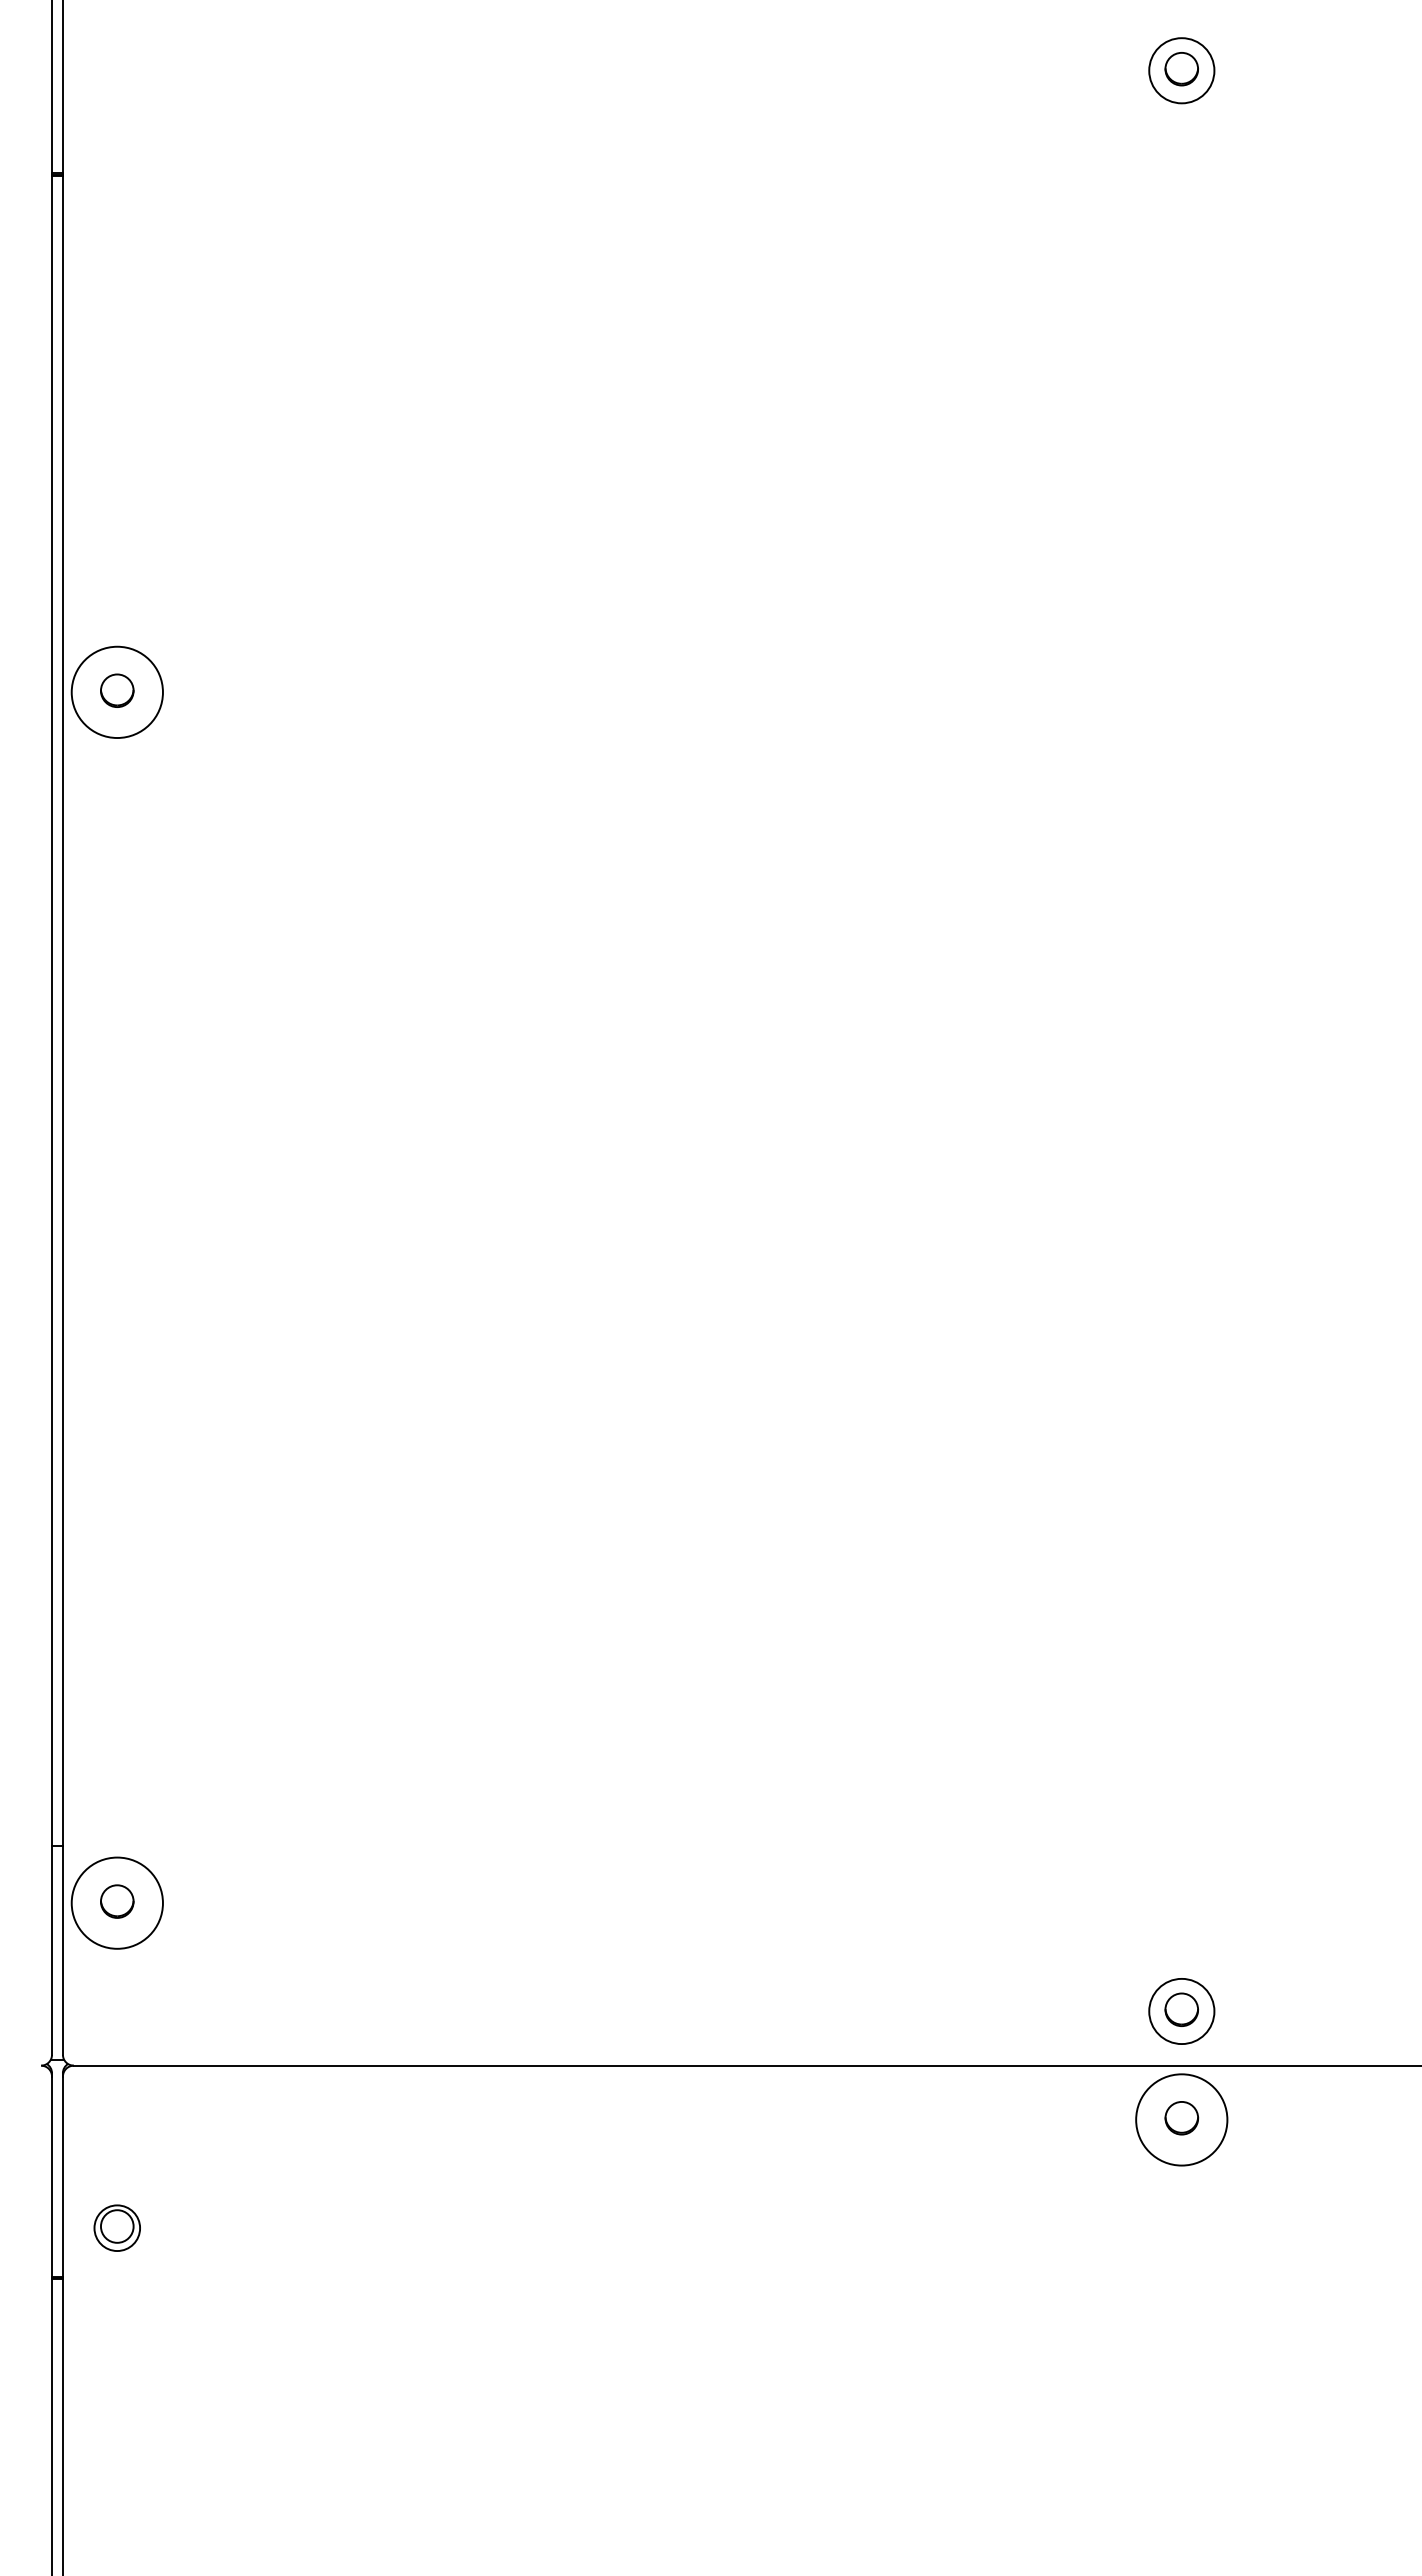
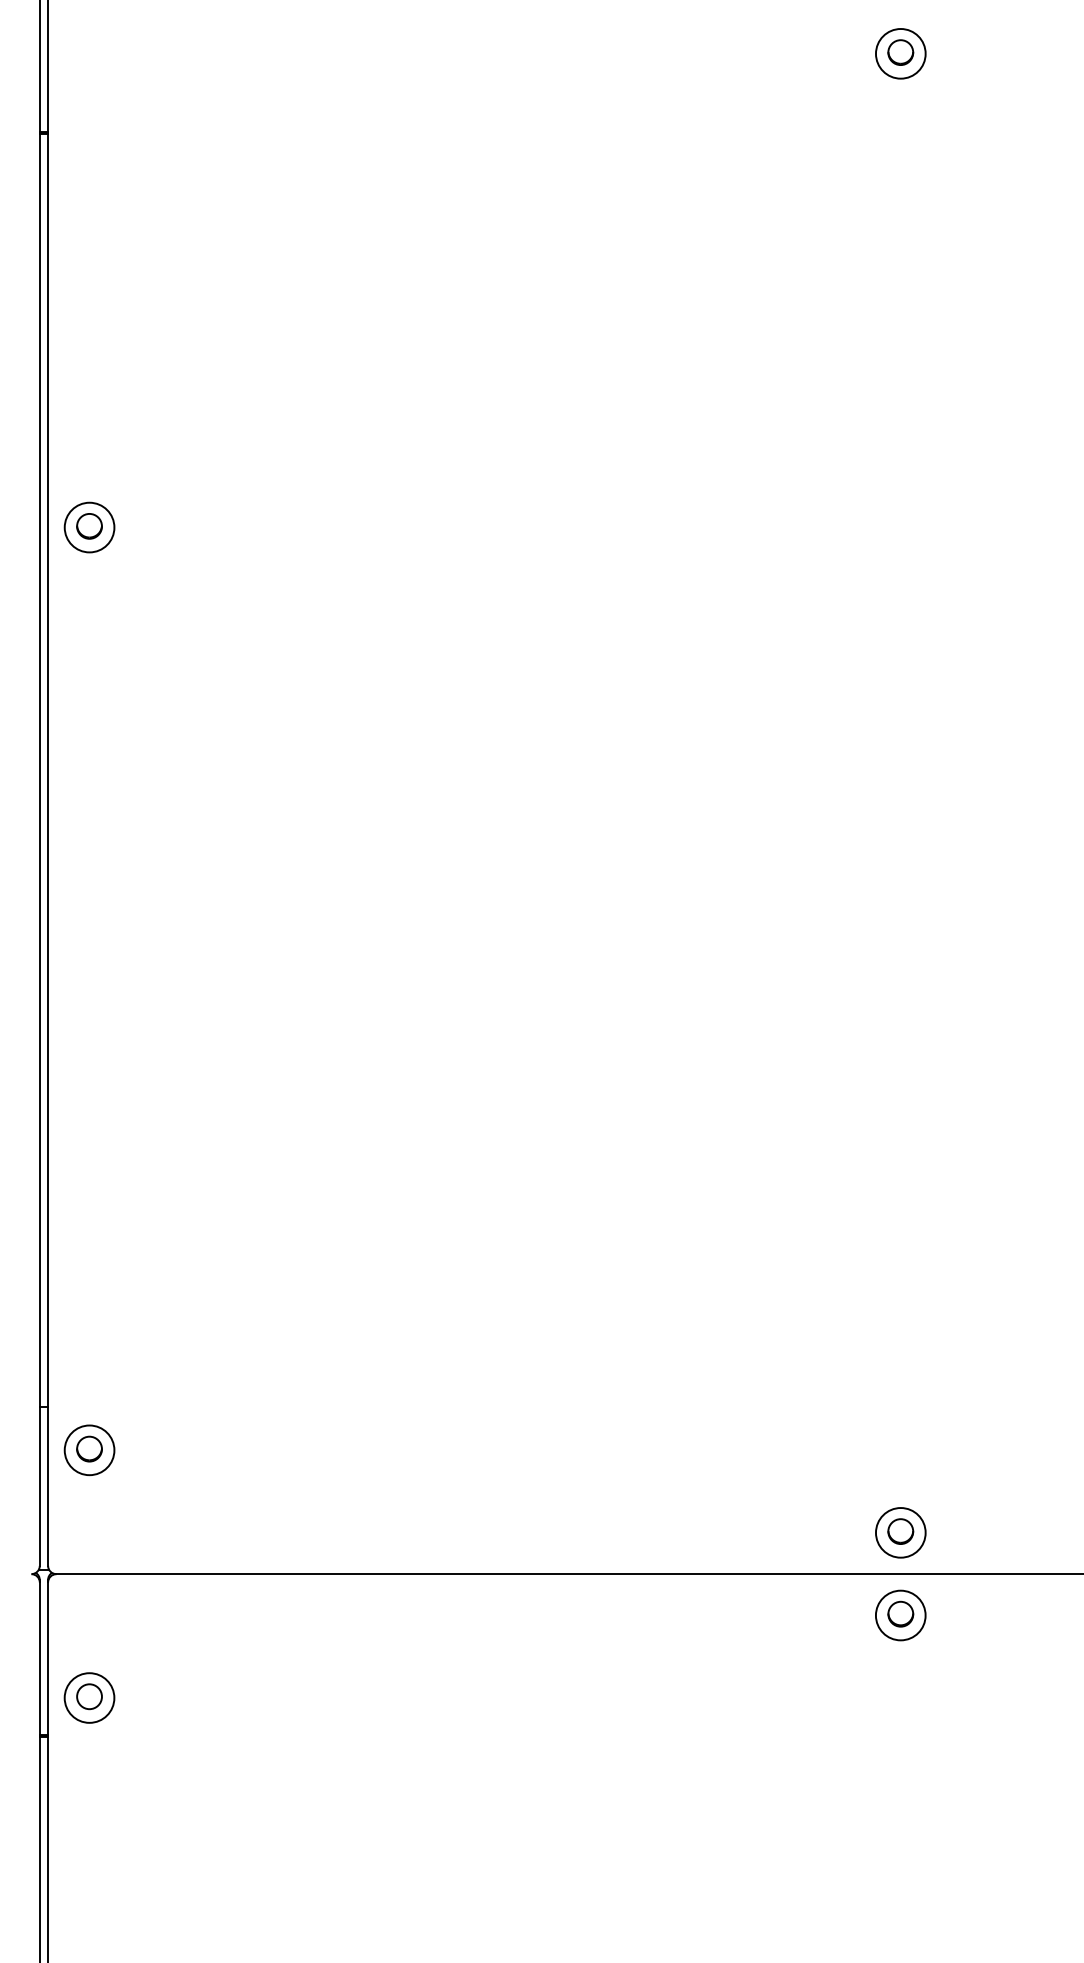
circle: (116, 691) -> (88, 526), size x0.71
circle: (116, 1902) -> (88, 1449), size x0.71
circle: (1181, 2119) -> (900, 1615), size x0.71
circle: (116, 2227) -> (88, 1697), size x1.43

